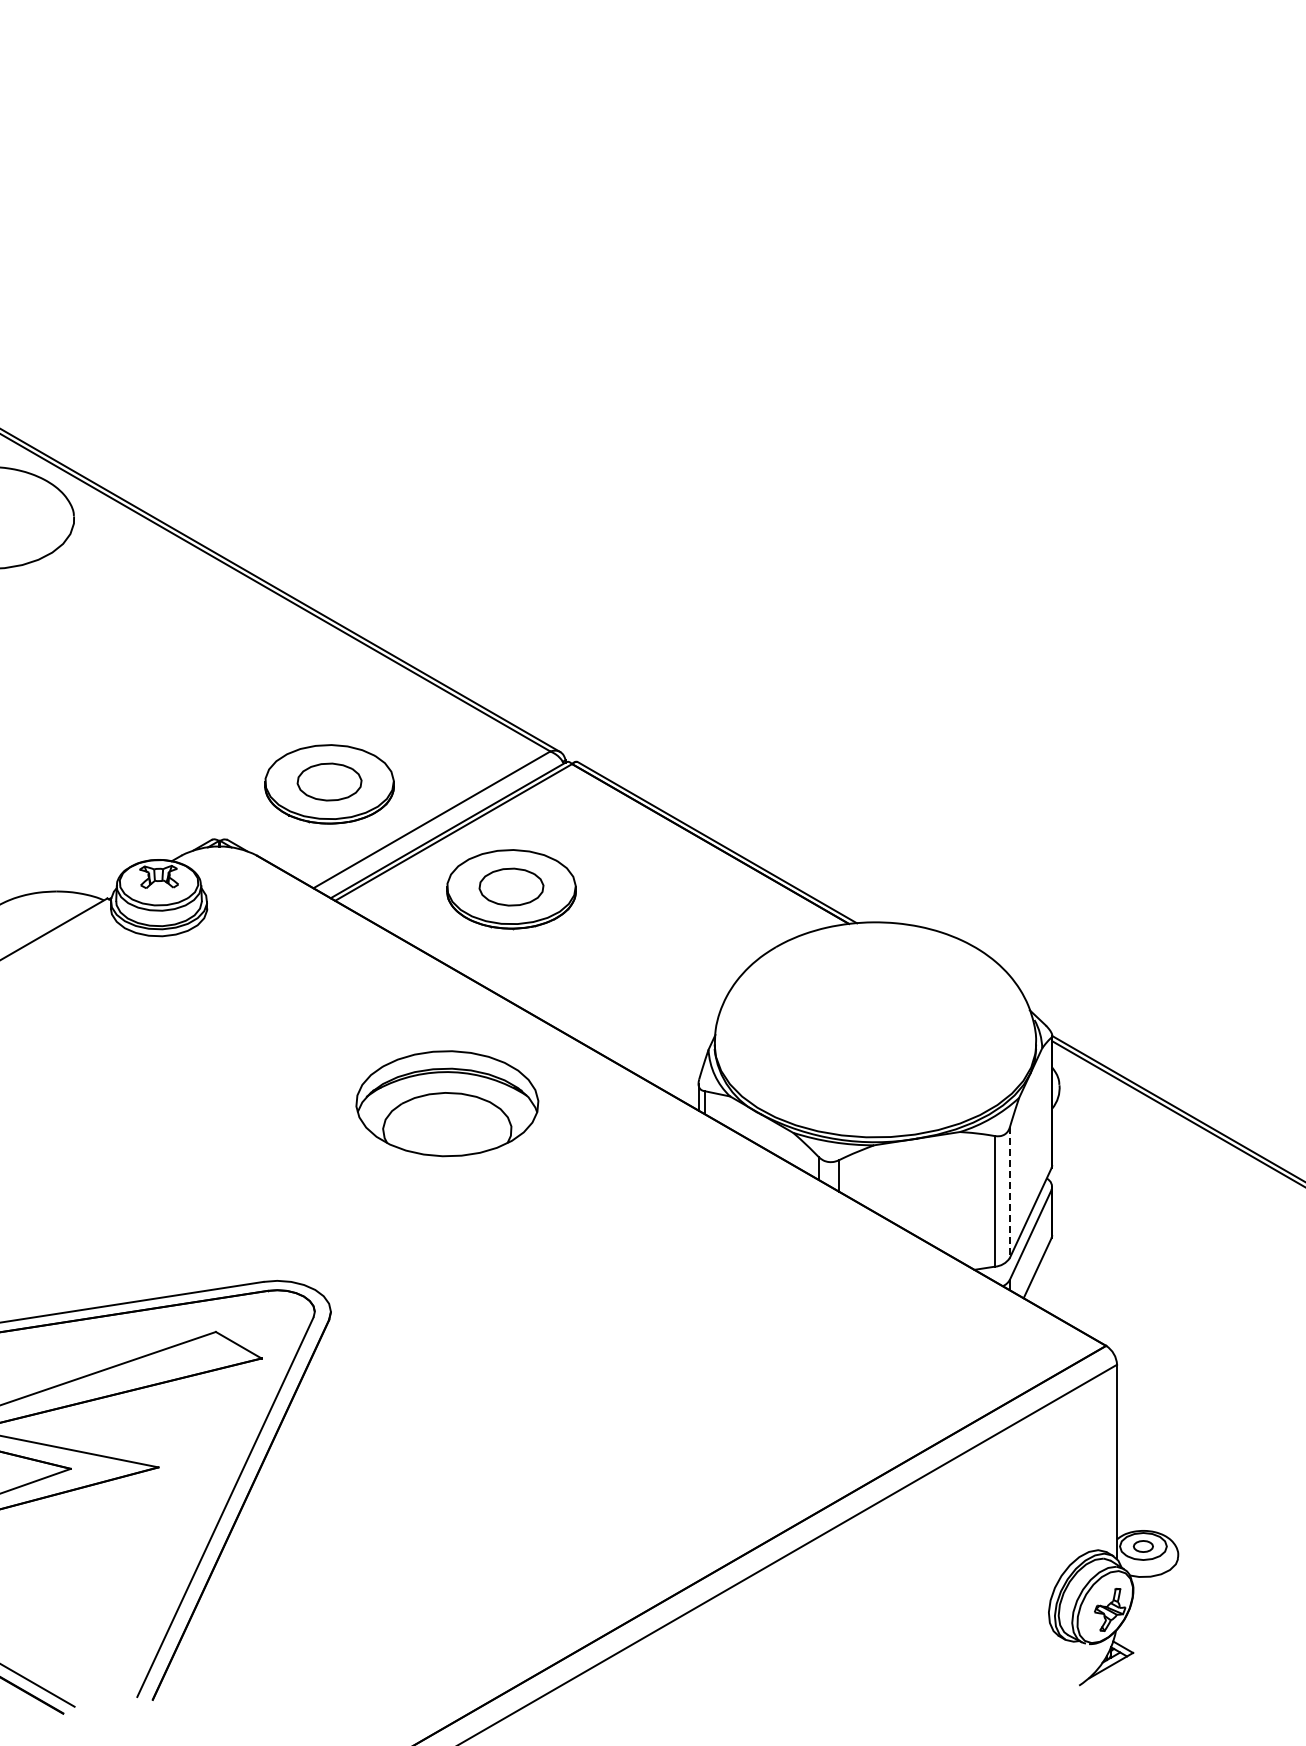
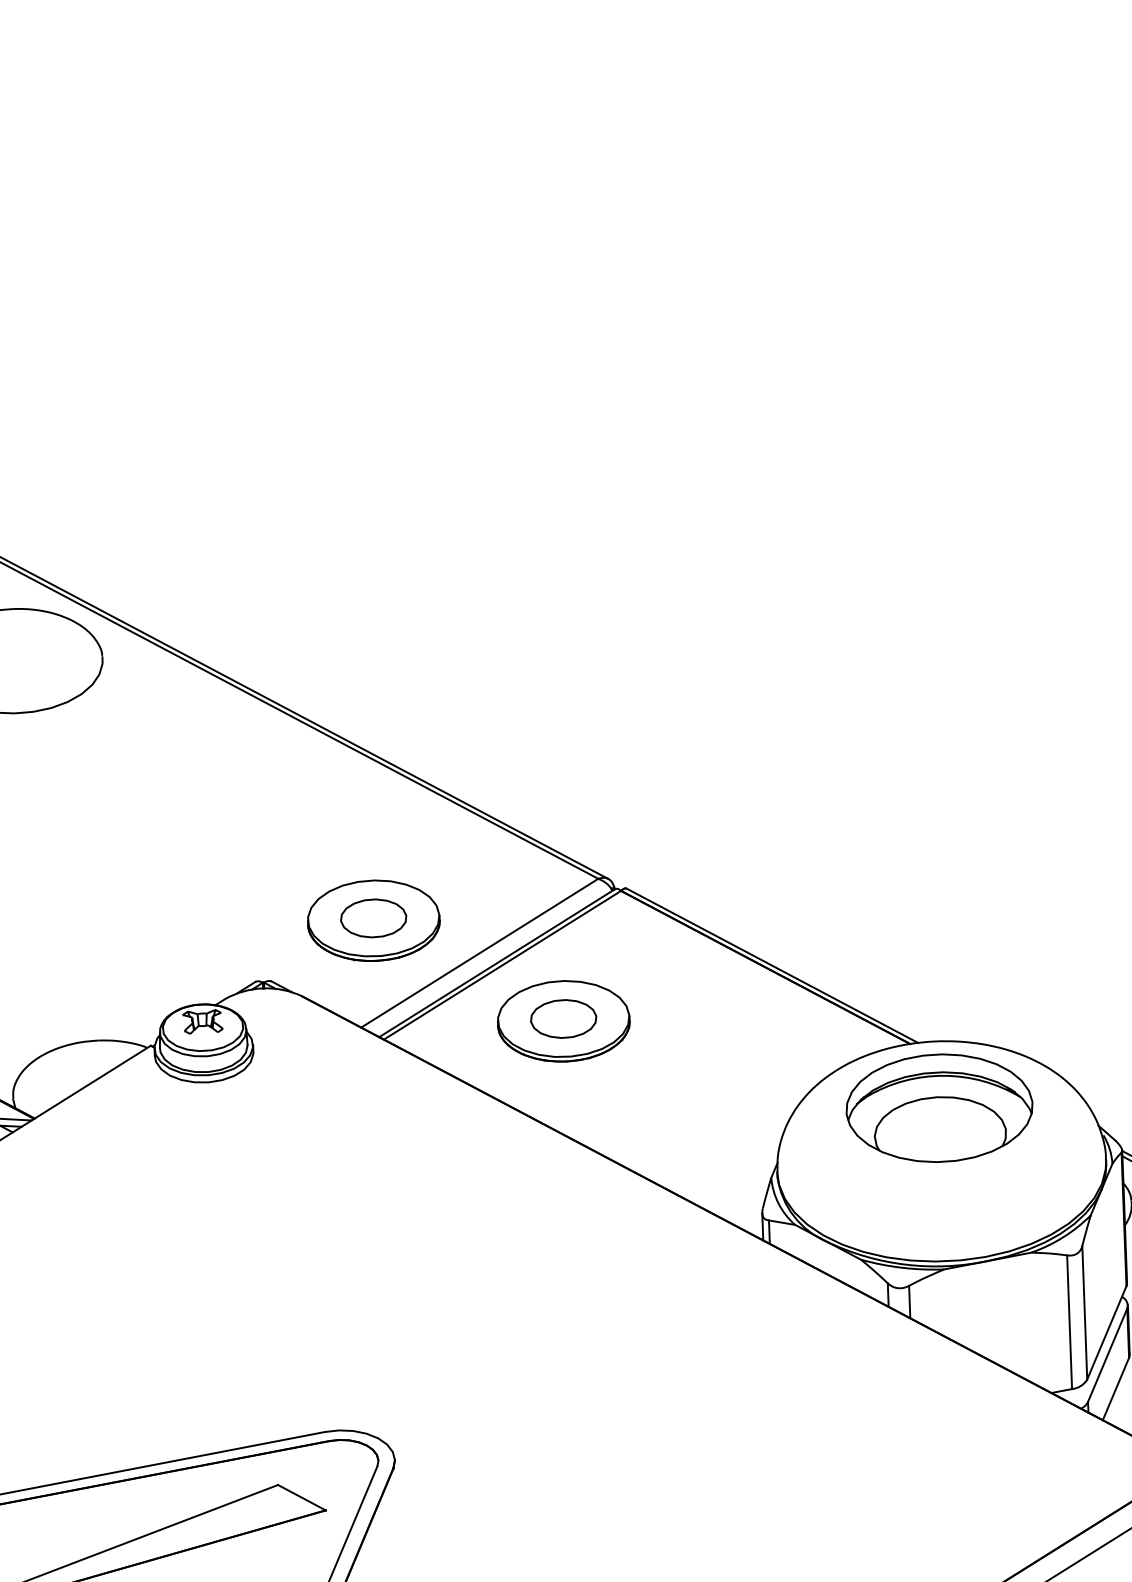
part: (447, 1103) -> (939, 1108), moved
line: (1009, 1193) -> (1084, 1313), dashed -> solid

